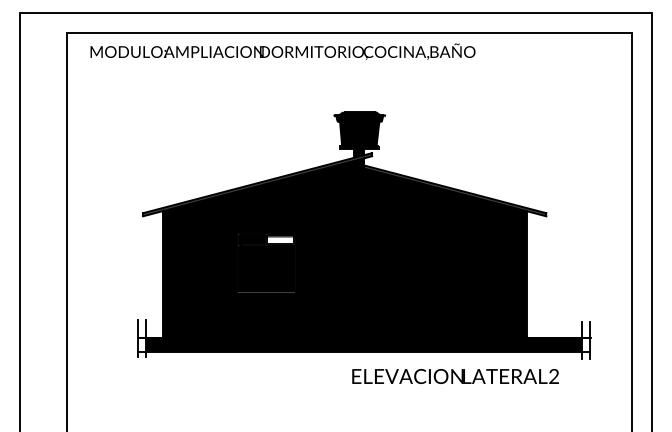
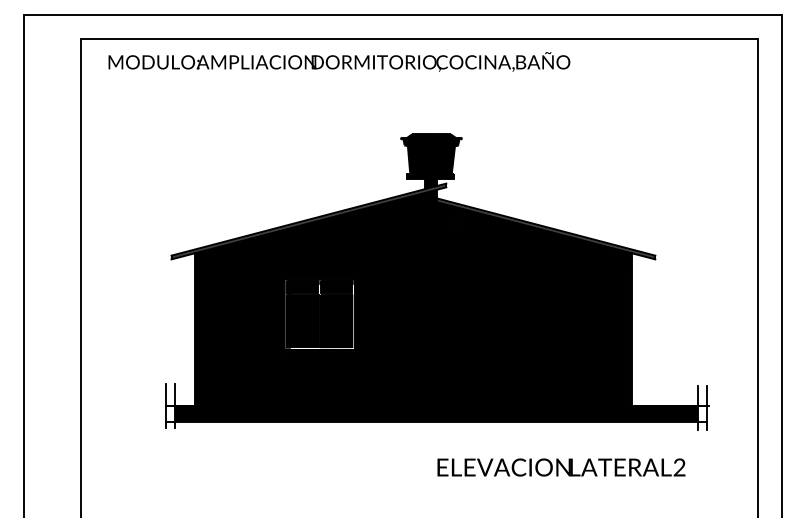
fill: (280, 238) -> (336, 286), added
text: (455, 376) -> (561, 467), moved

